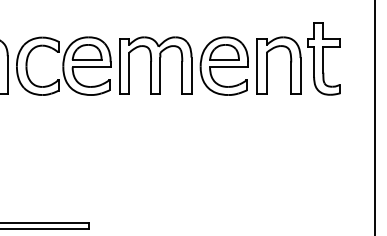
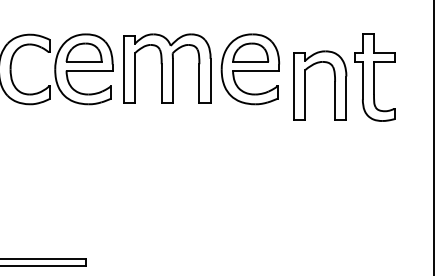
part: (298, 58) -> (343, 76), moved

